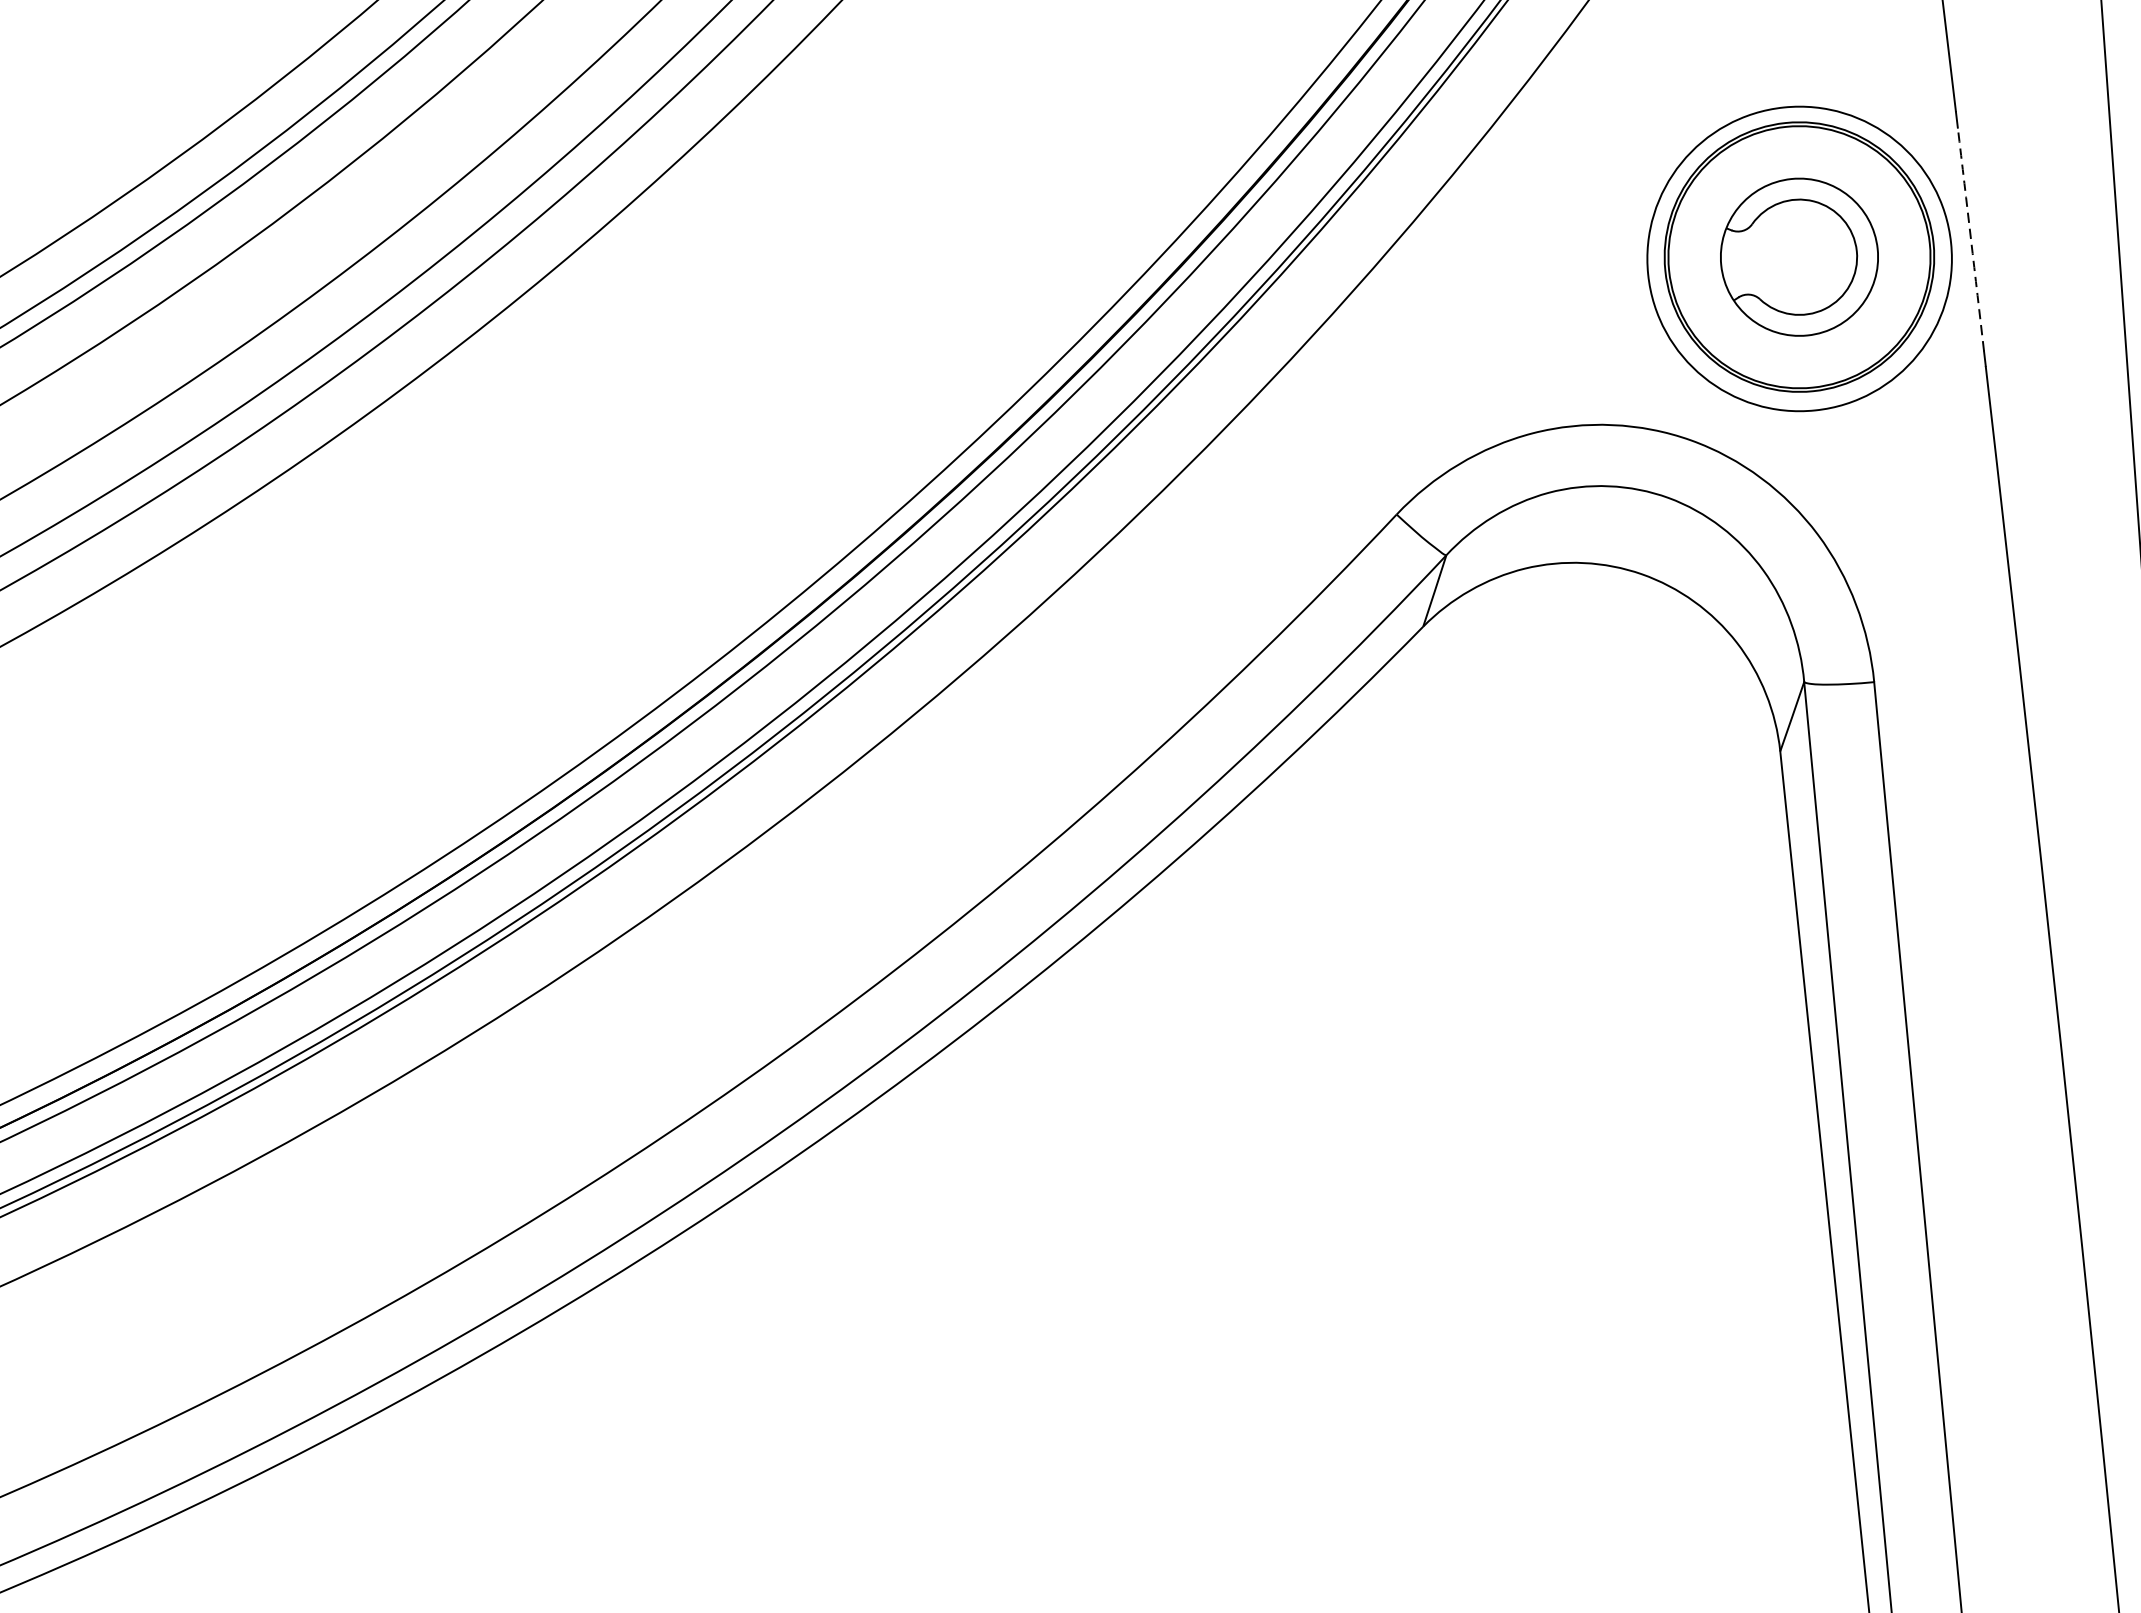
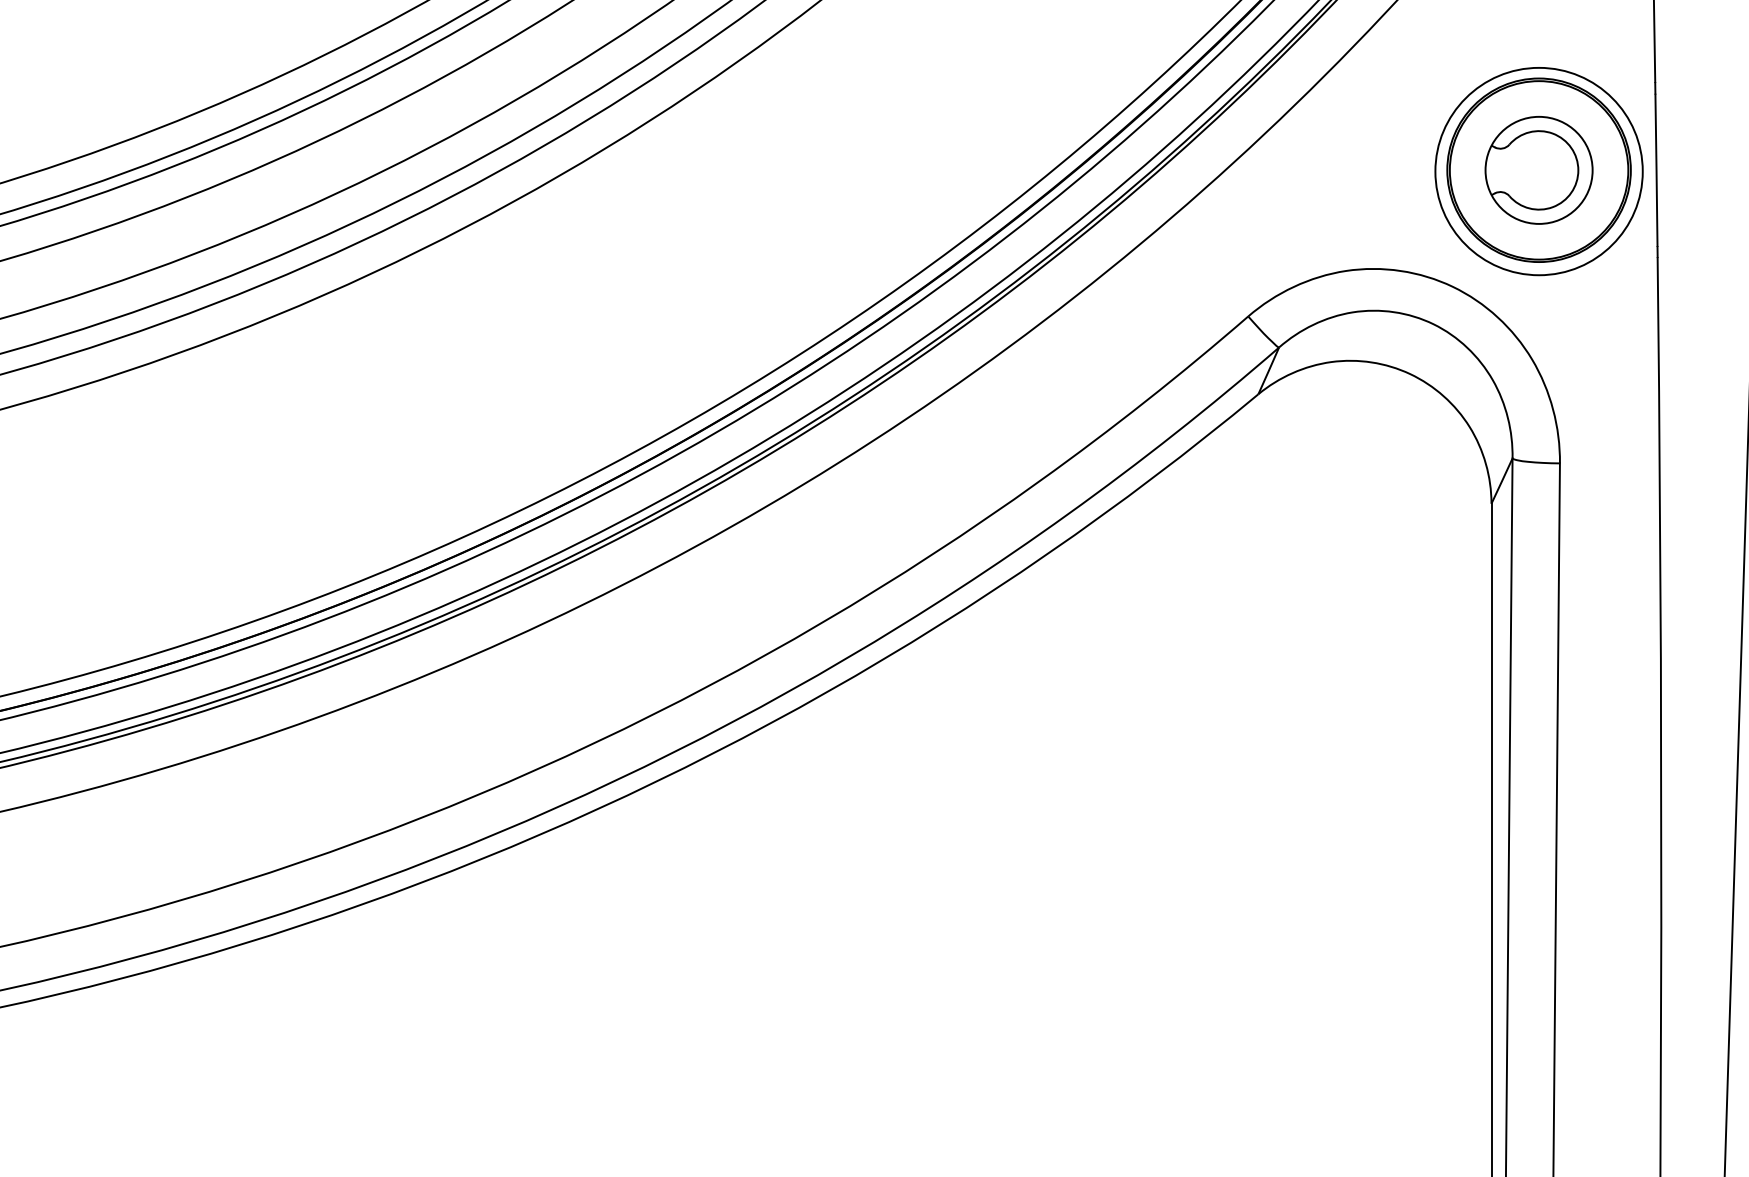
arc: (1971, 239) -> (1656, 170), dashed -> solid

